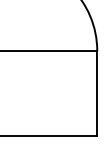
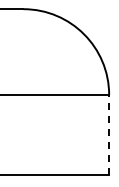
line: (97, 92) -> (109, 134), solid -> dashed

